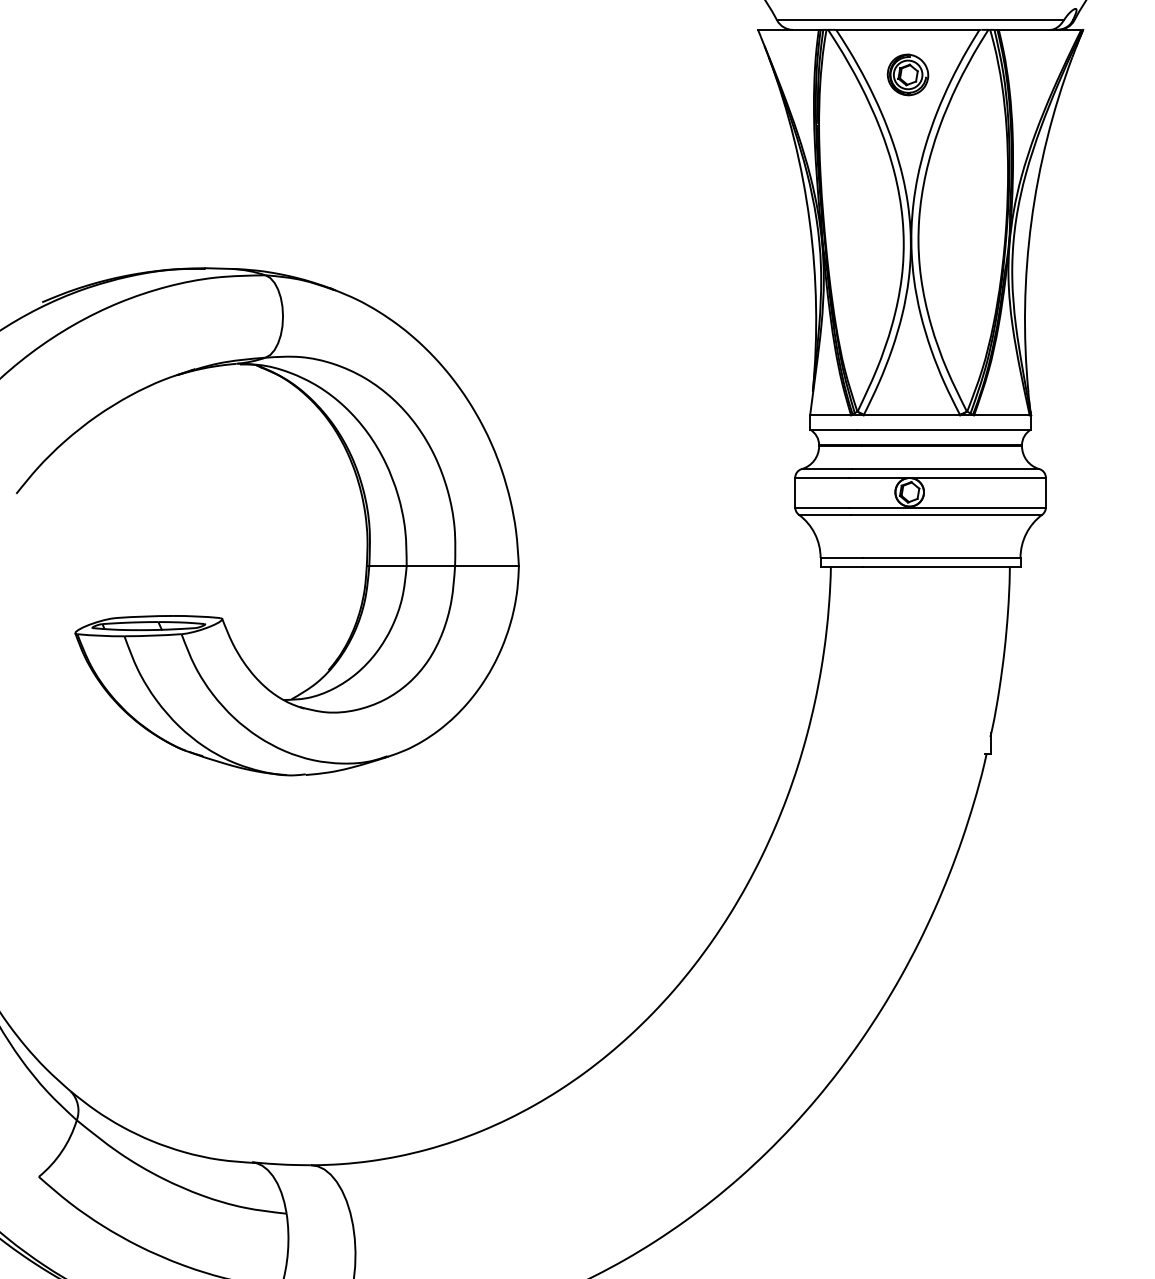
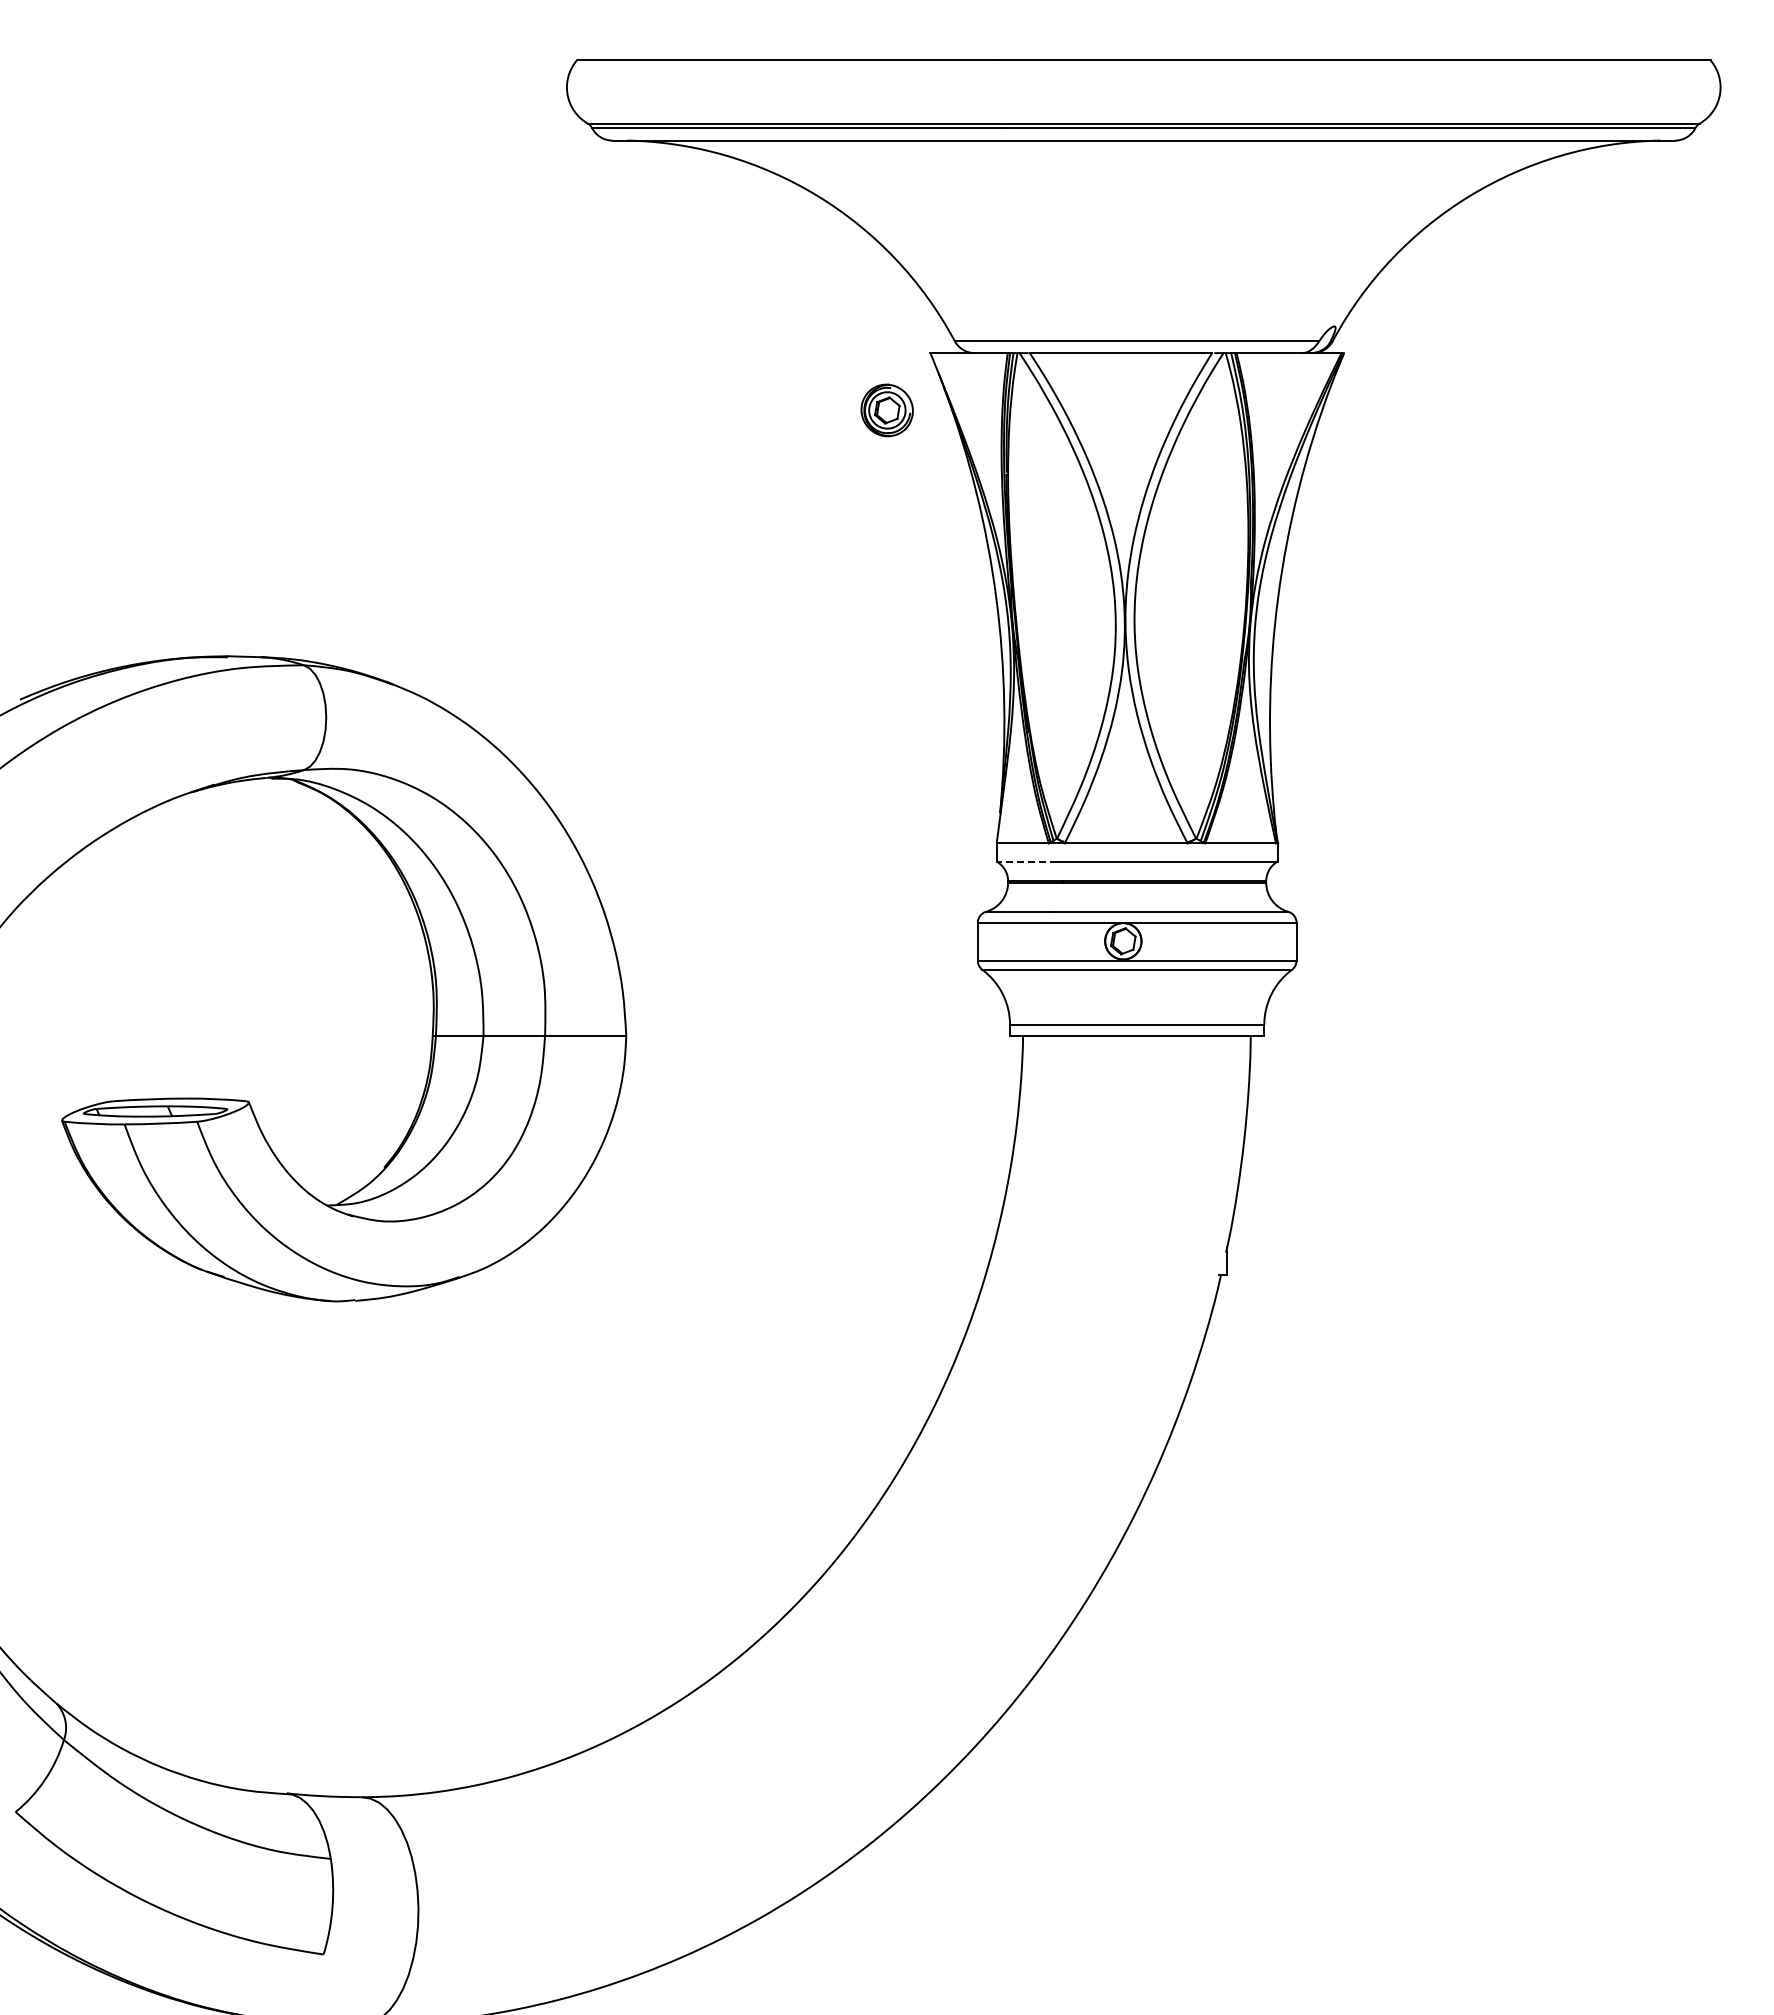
part: (907, 74) -> (886, 410), moved
line: (833, 429) -> (1026, 861), solid -> dashed

